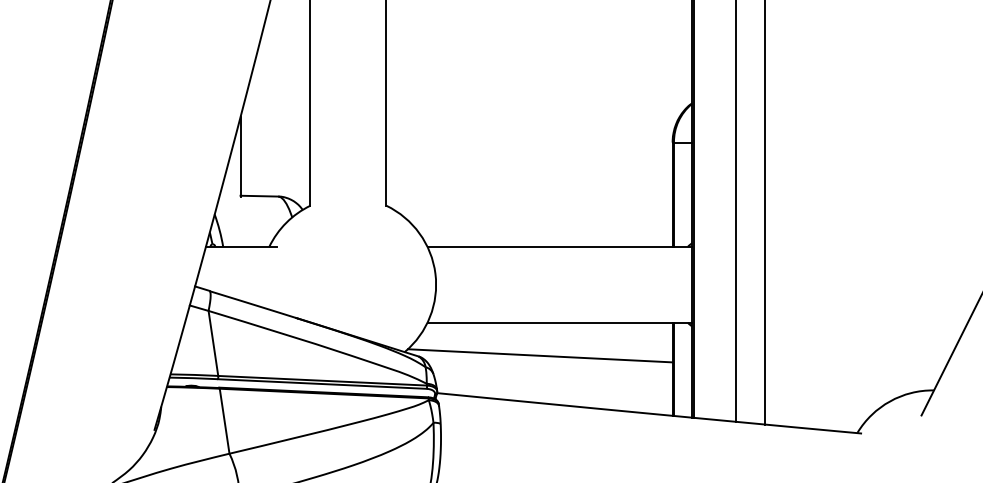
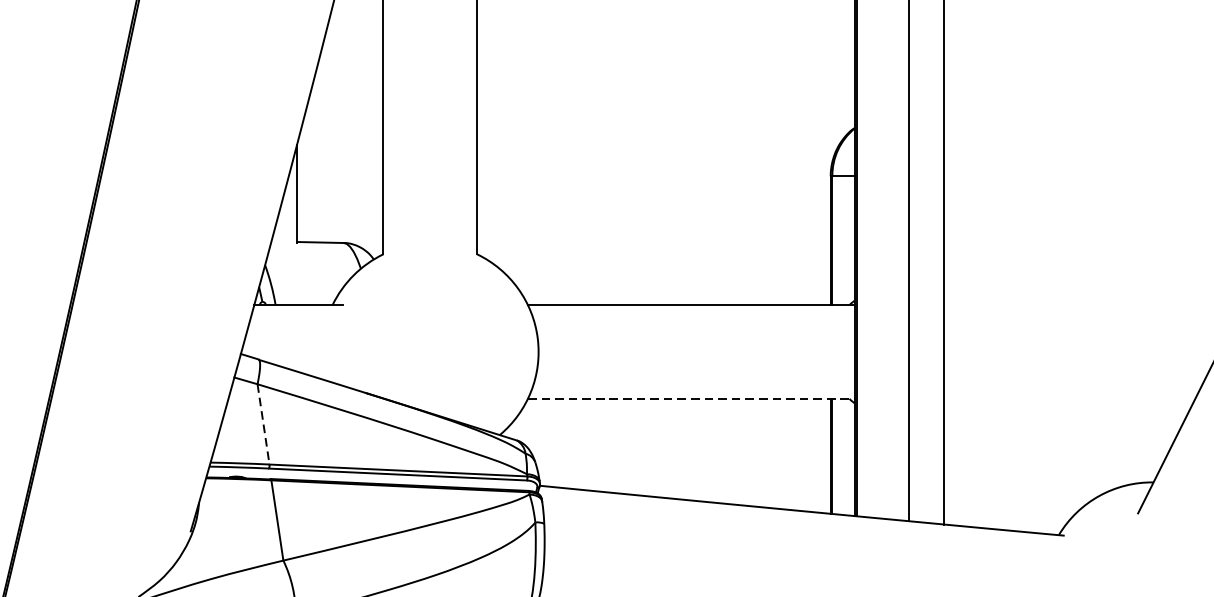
line: (560, 322) -> (692, 398), solid -> dashed
line: (213, 343) -> (263, 424), solid -> dashed
line: (539, 355) -> (666, 439), removed

